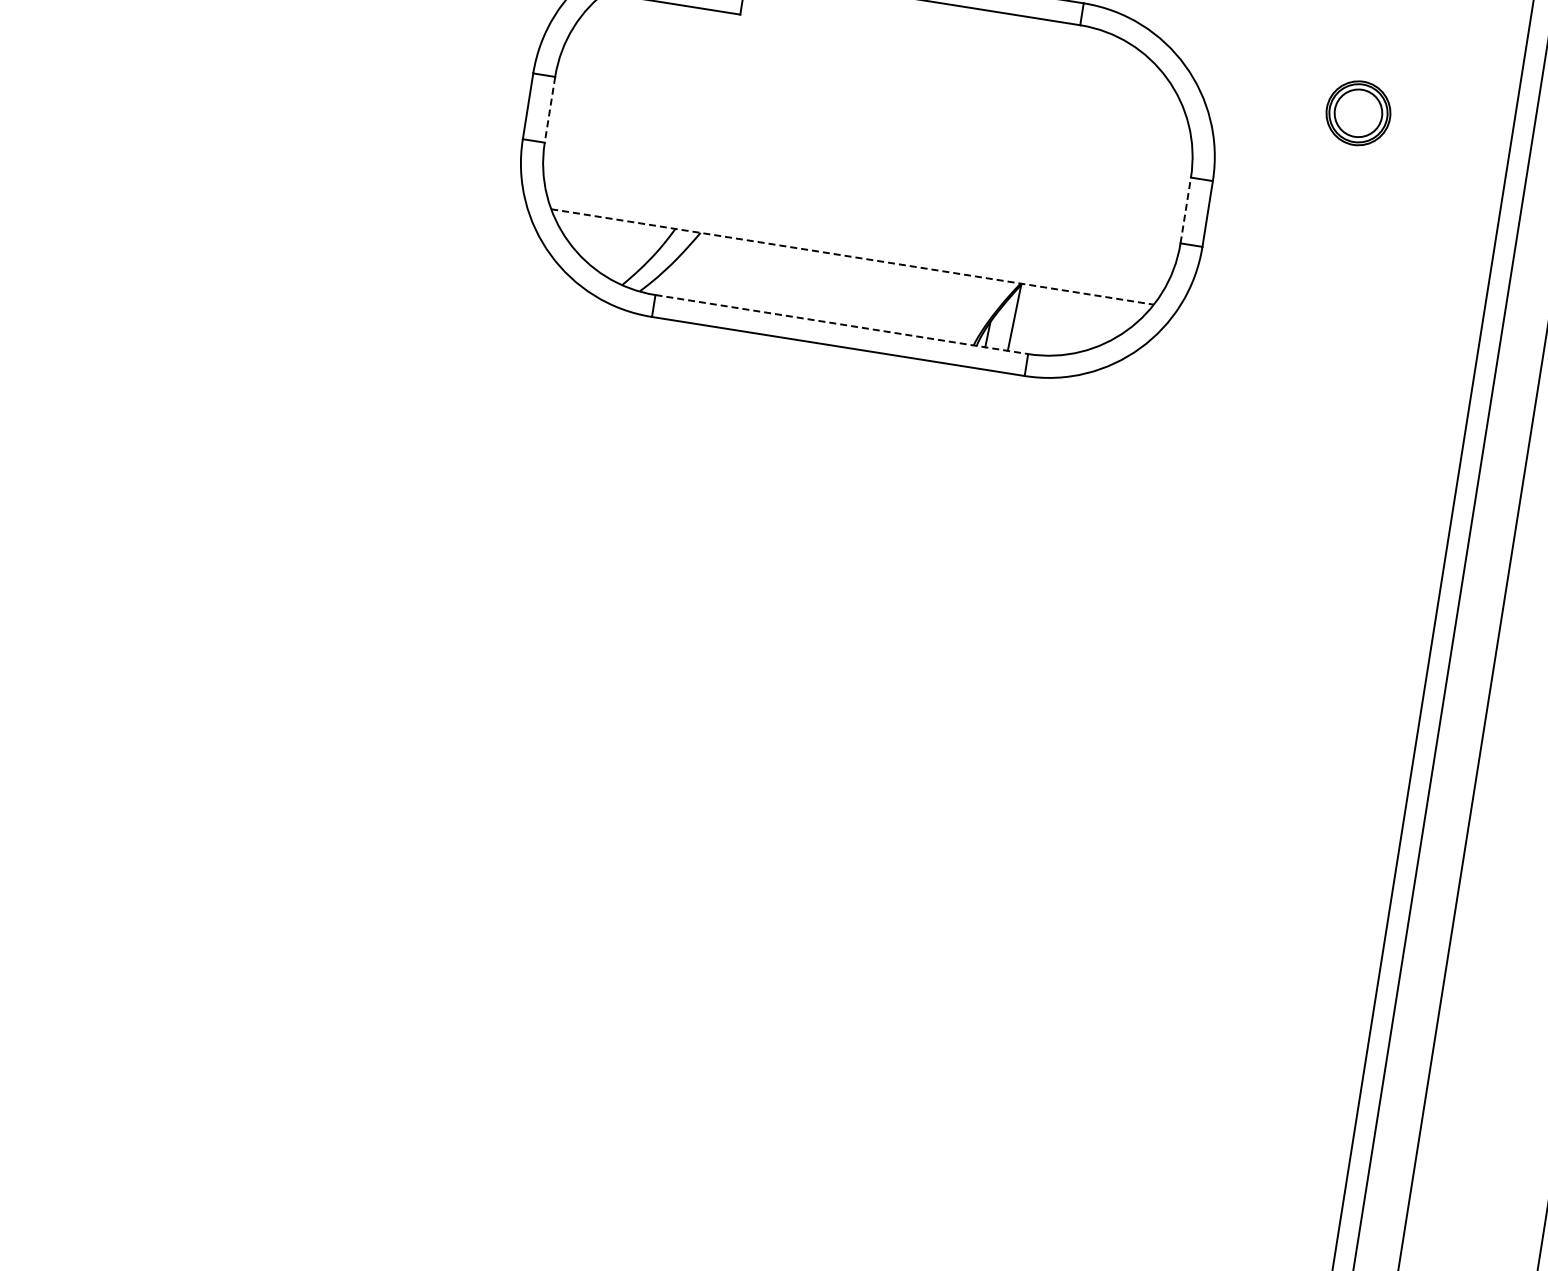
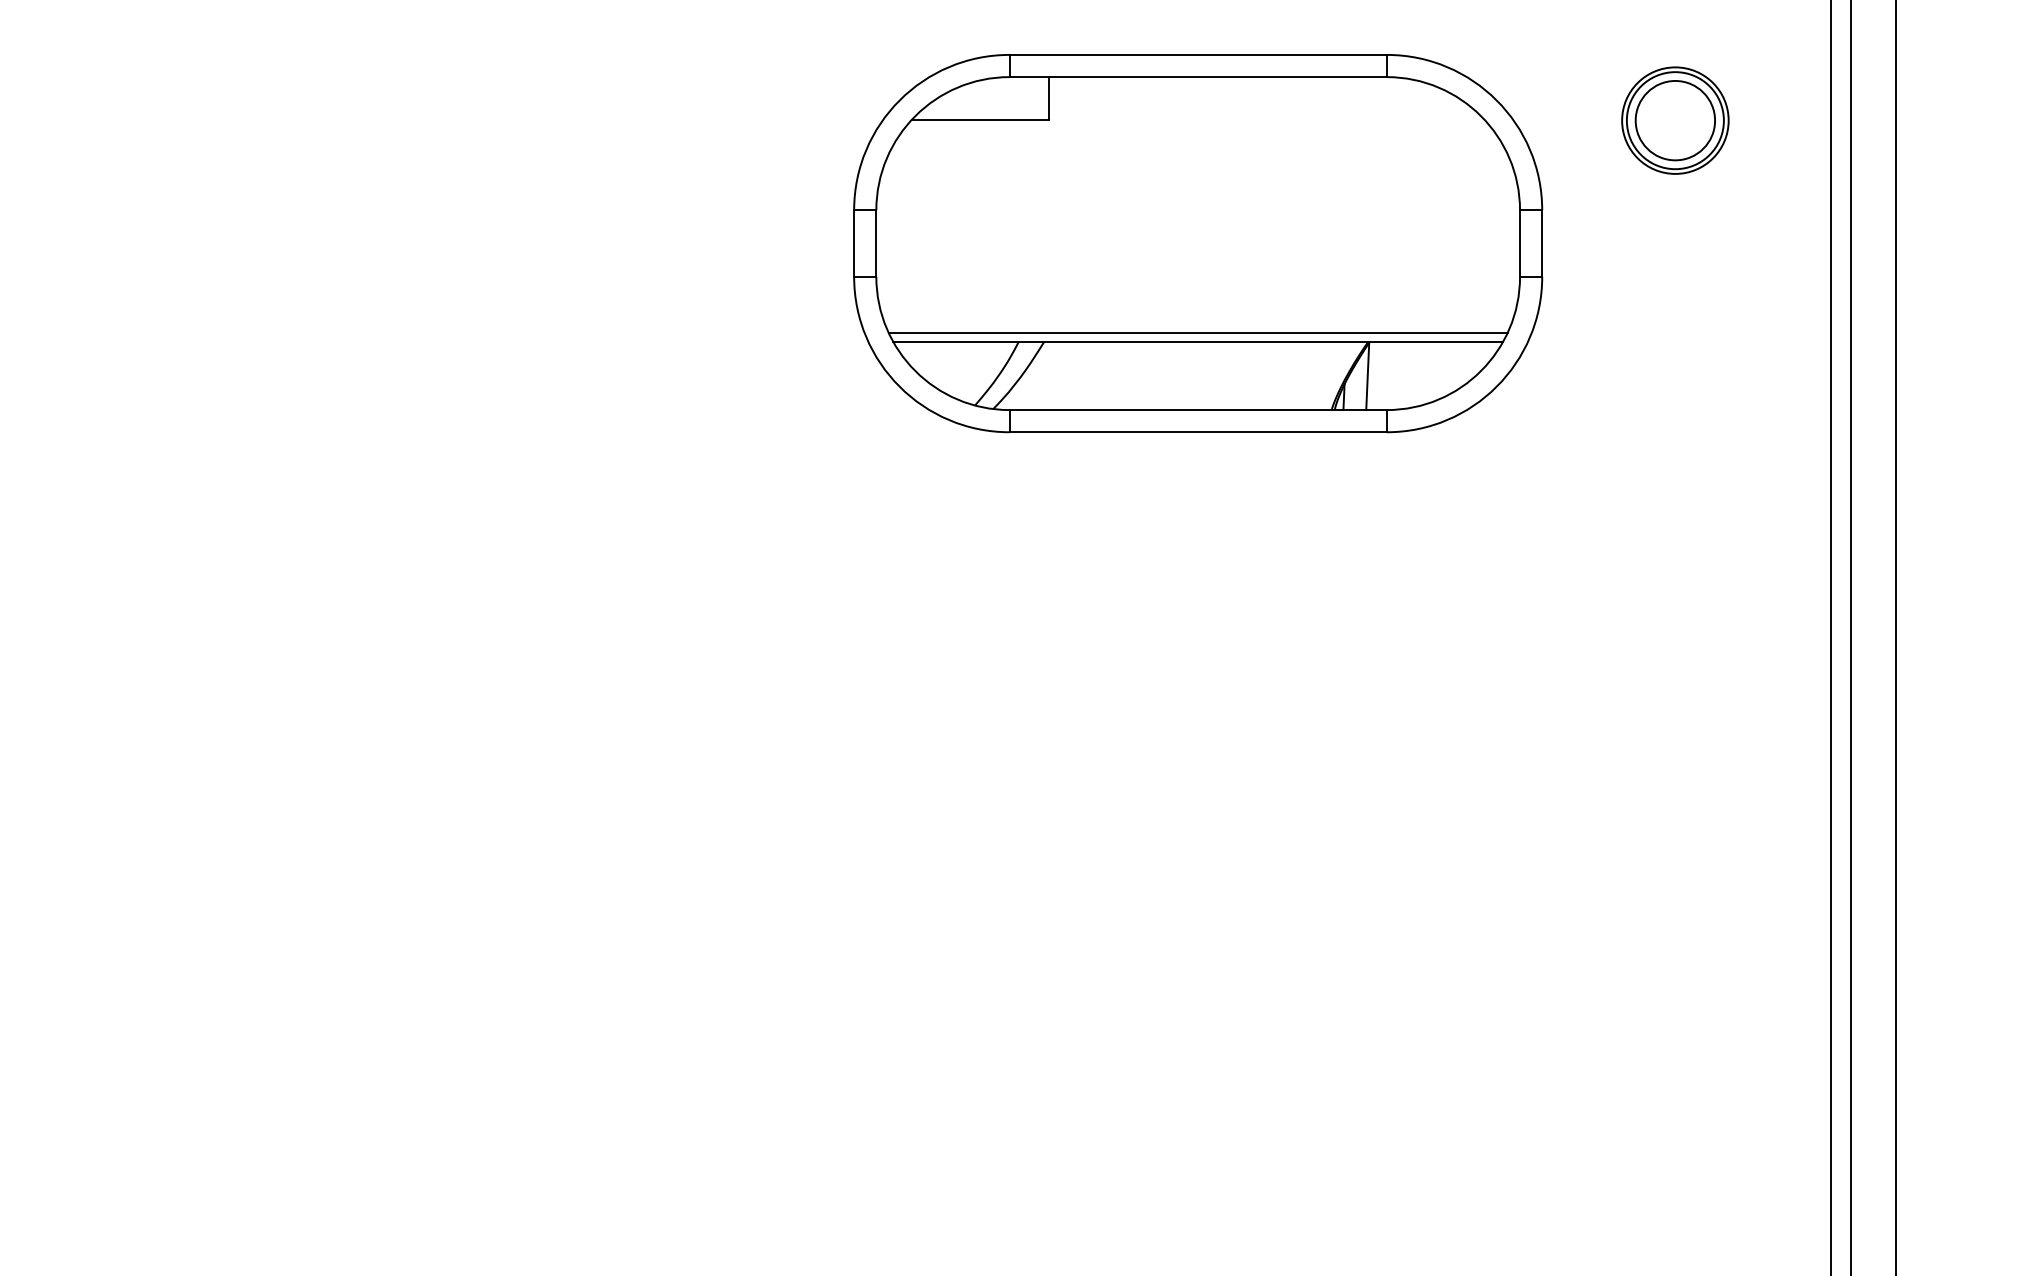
line: (550, 110) -> (876, 244), dashed -> solid
part: (1358, 113) -> (1675, 120), size x1.67
line: (1186, 210) -> (1520, 243), dashed -> solid
line: (853, 247) -> (1197, 332), added
line: (852, 256) -> (1198, 341), dashed -> solid
line: (842, 325) -> (1198, 410), dashed -> solid

